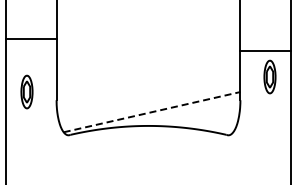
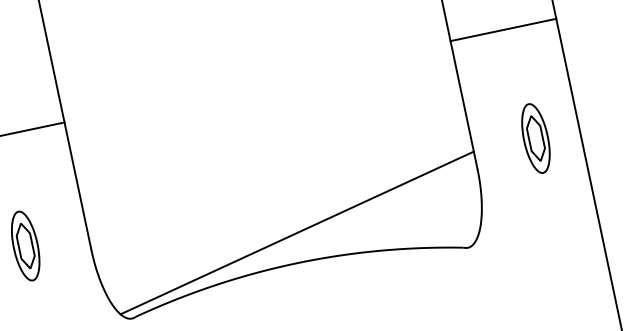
line: (265, 51) -> (503, 30), moved
part: (269, 76) -> (534, 137), moved
line: (152, 112) -> (298, 233), dashed -> solid

